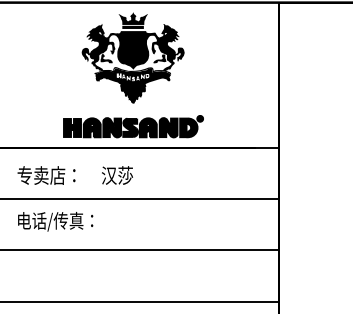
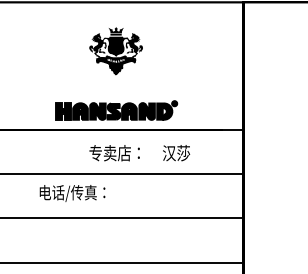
part: (132, 57) -> (115, 50), size x0.6
text: (75, 175) -> (139, 153), moved
text: (55, 221) -> (72, 193), moved

